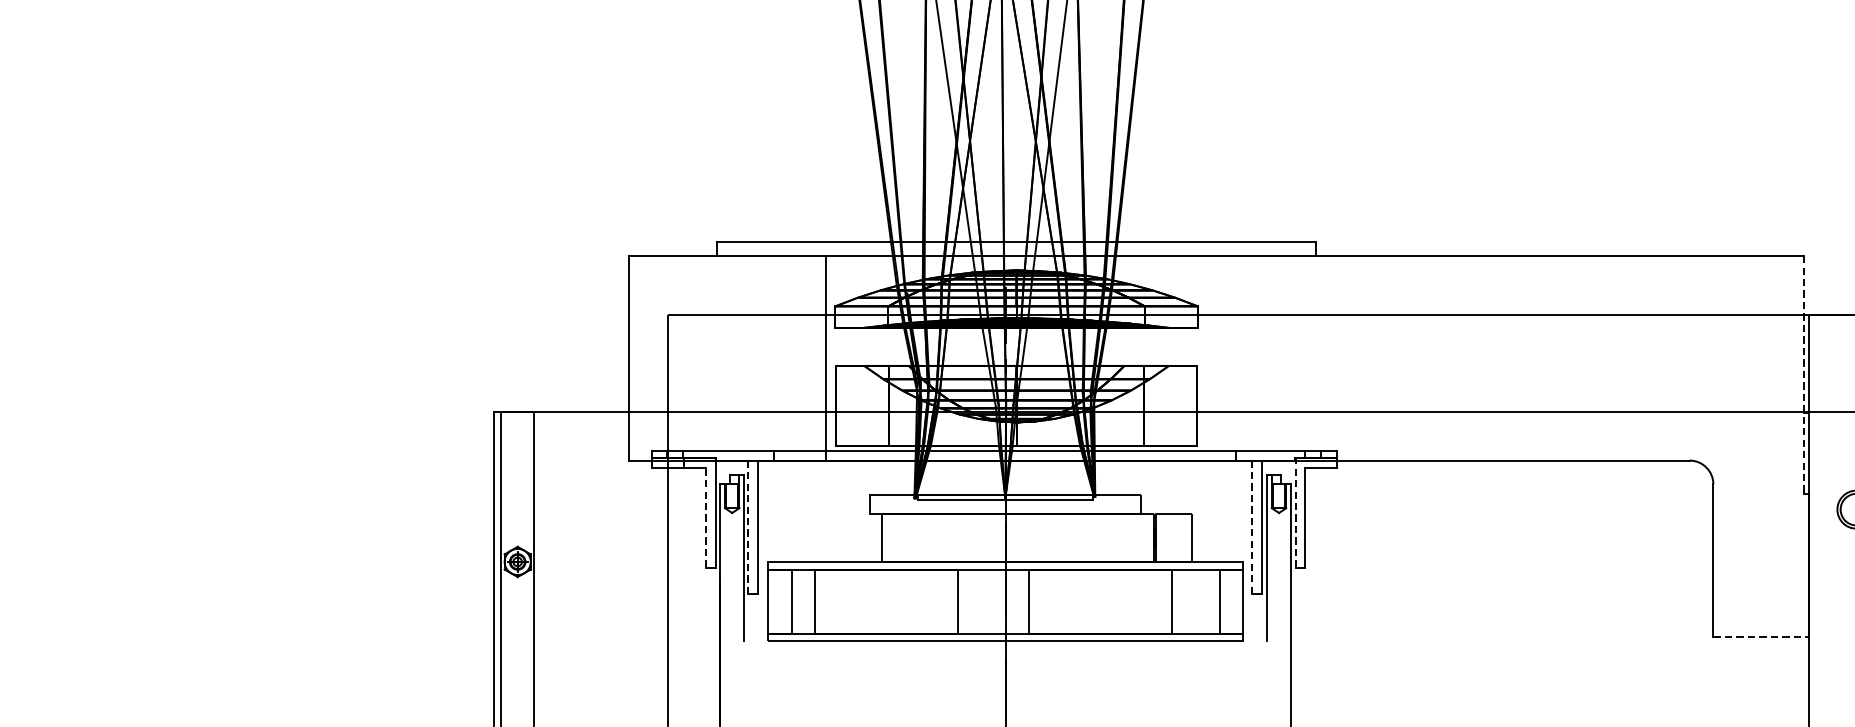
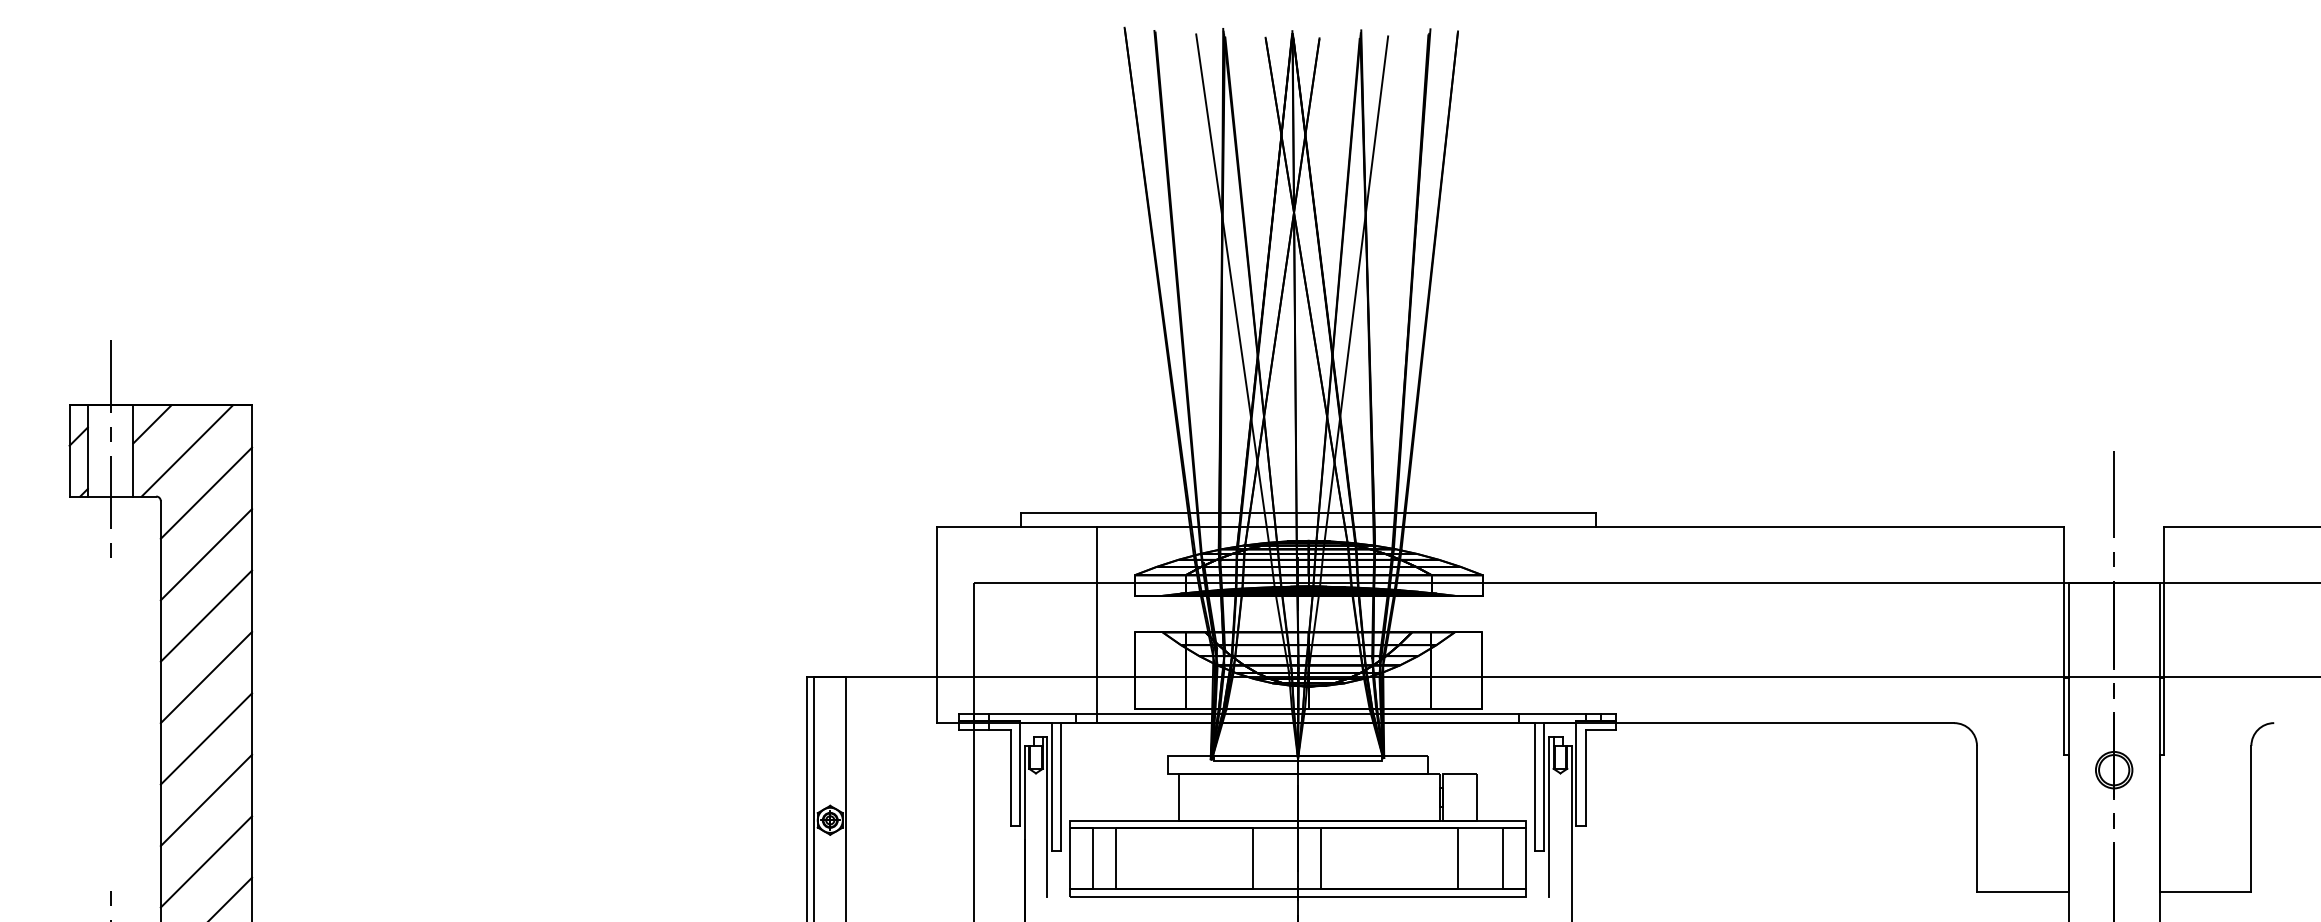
line: (826, 357) -> (1097, 624), moved
line: (1803, 375) -> (2063, 641), dashed -> solid
line: (1295, 512) -> (1576, 772), dashed -> solid
line: (705, 517) -> (1010, 777), dashed -> solid
line: (748, 527) -> (1051, 787), dashed -> solid
line: (1251, 527) -> (1534, 787), dashed -> solid
line: (1760, 636) -> (2022, 891), dashed -> solid

